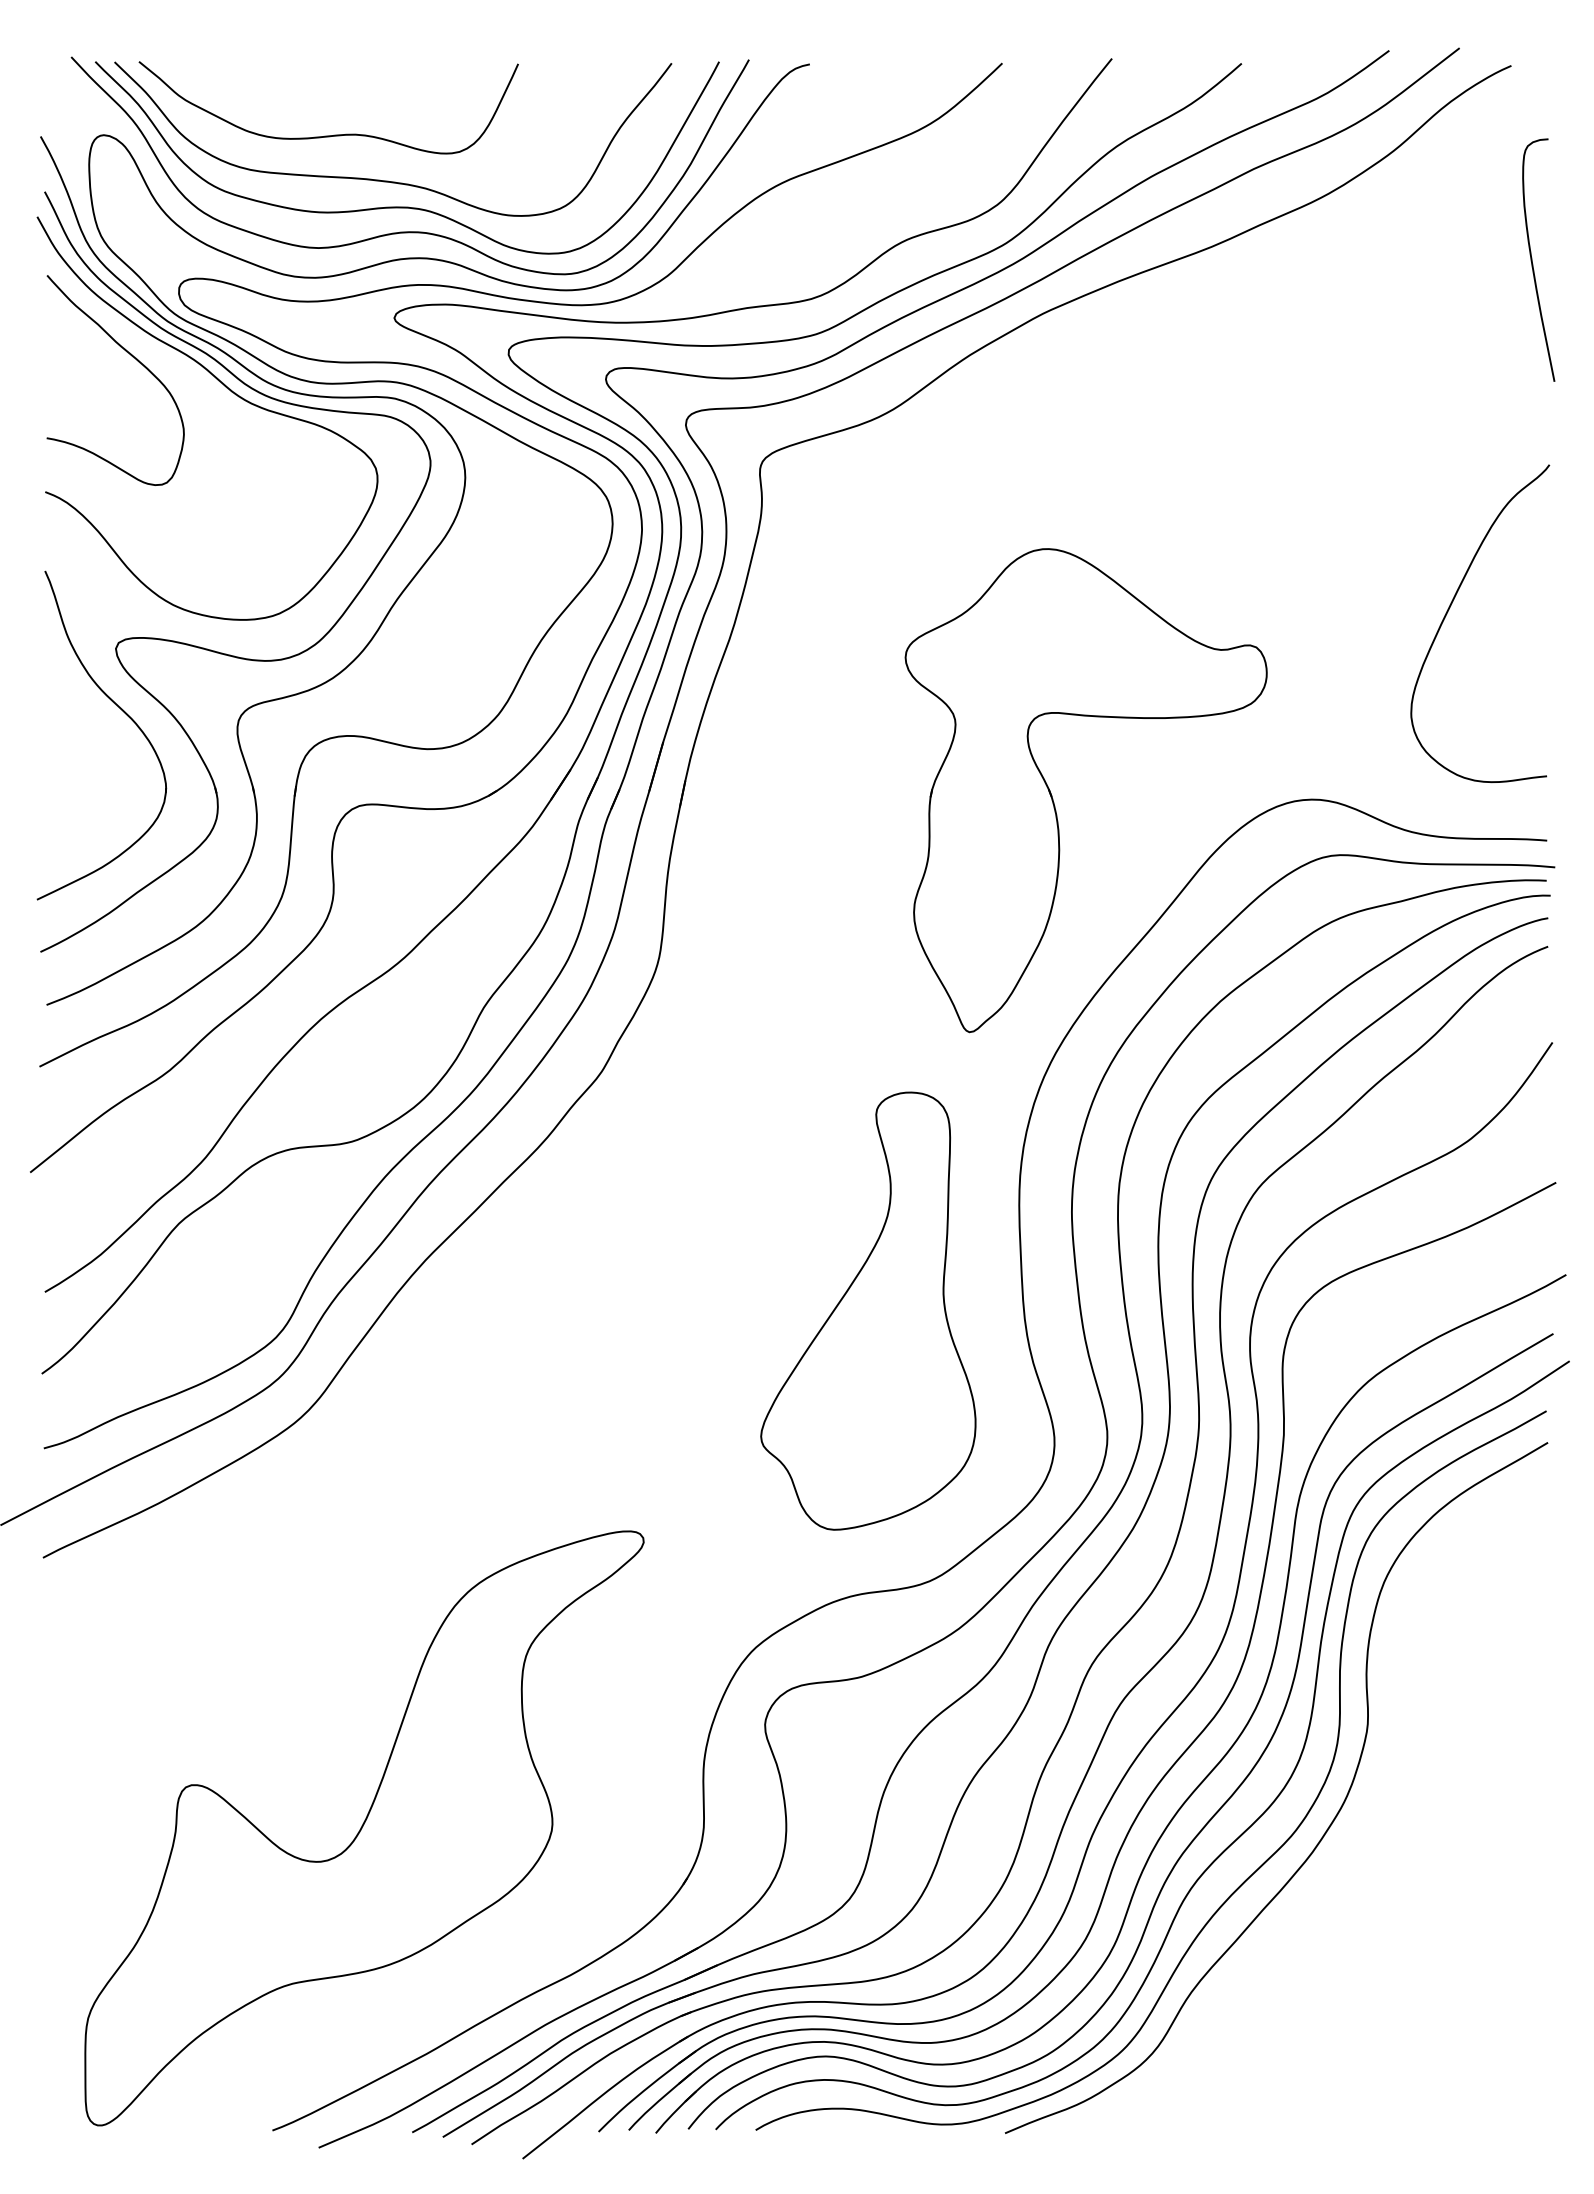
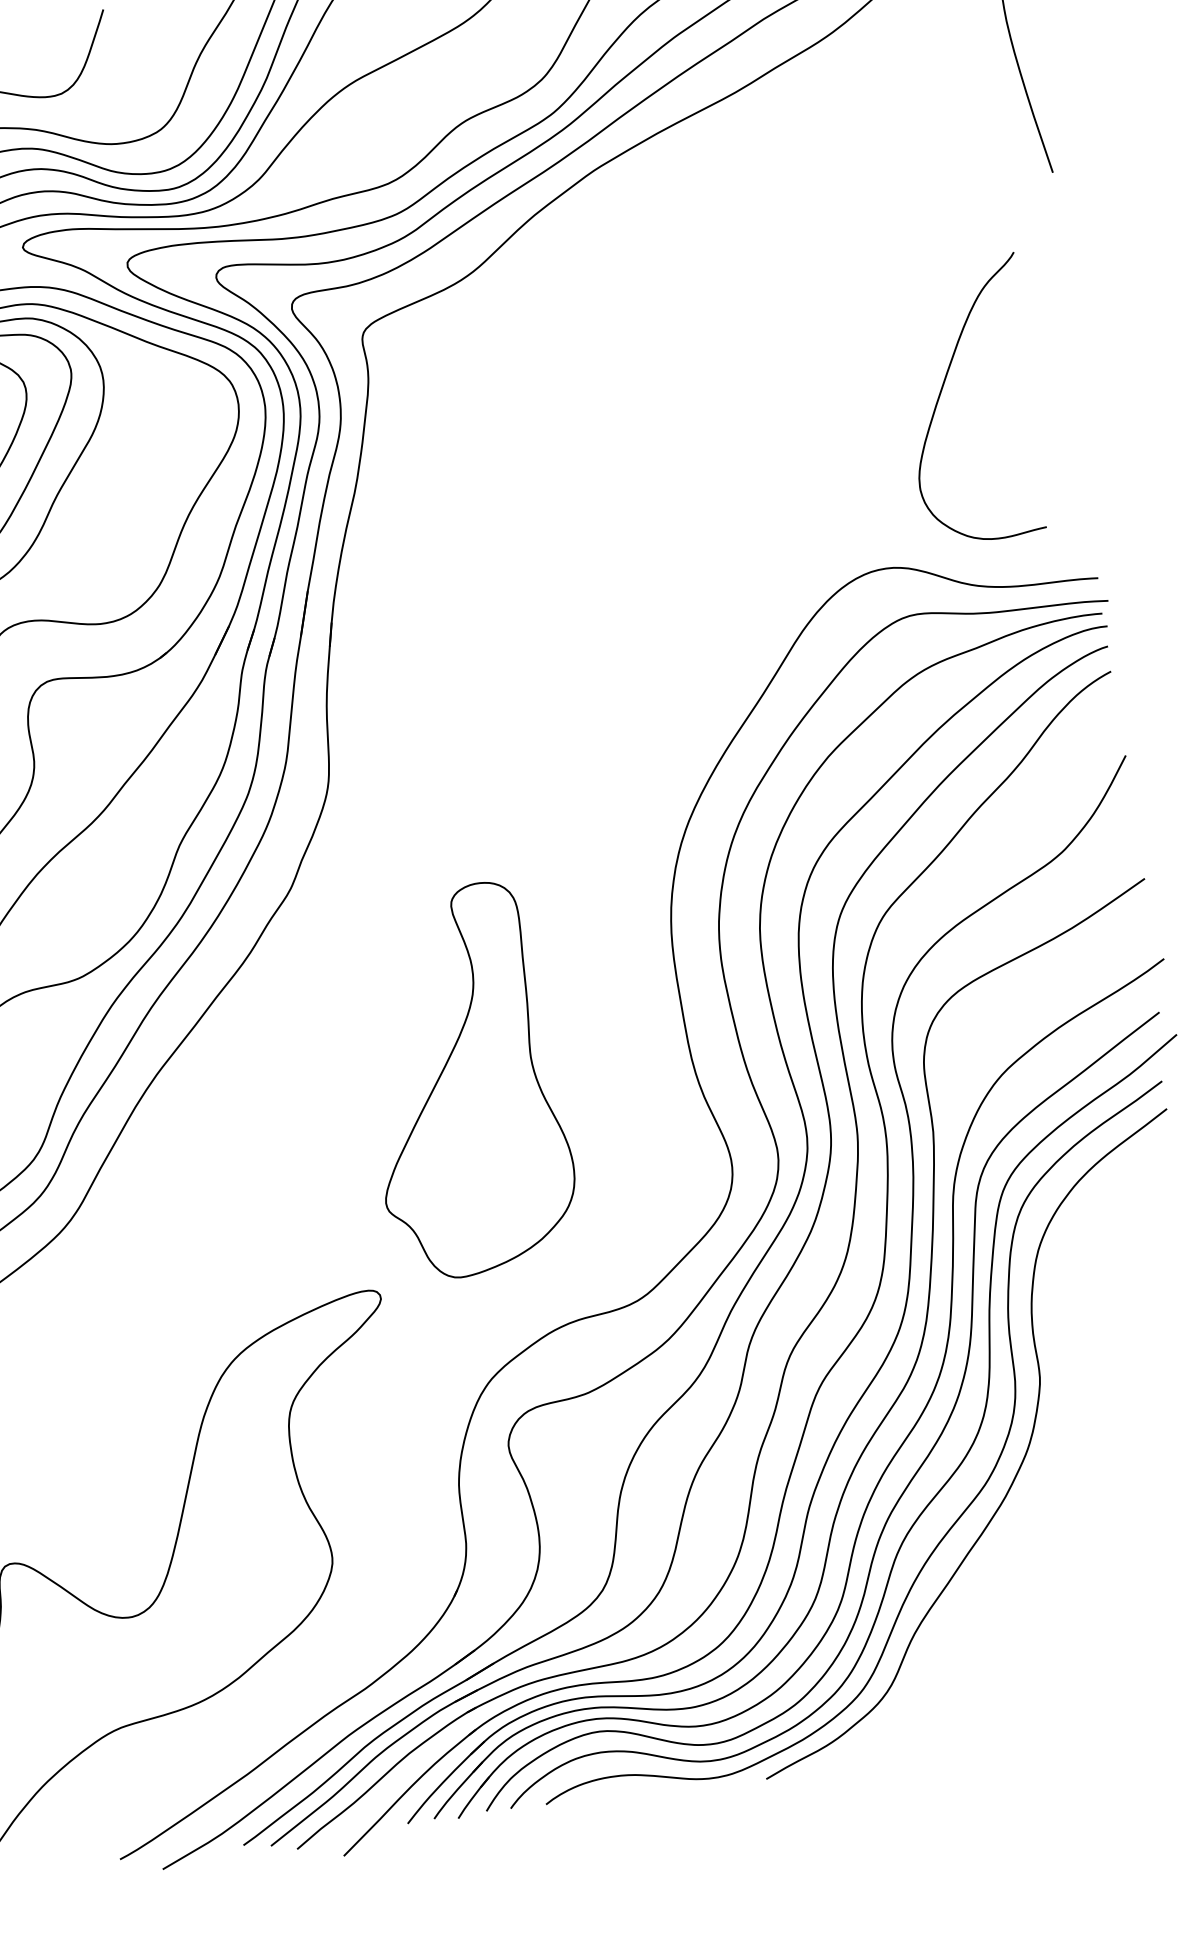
curve: (1448, 612) -> (941, 393), moved
part: (1053, 798) -> (658, 596), removed
part: (868, 1310) -> (466, 1080), moved

